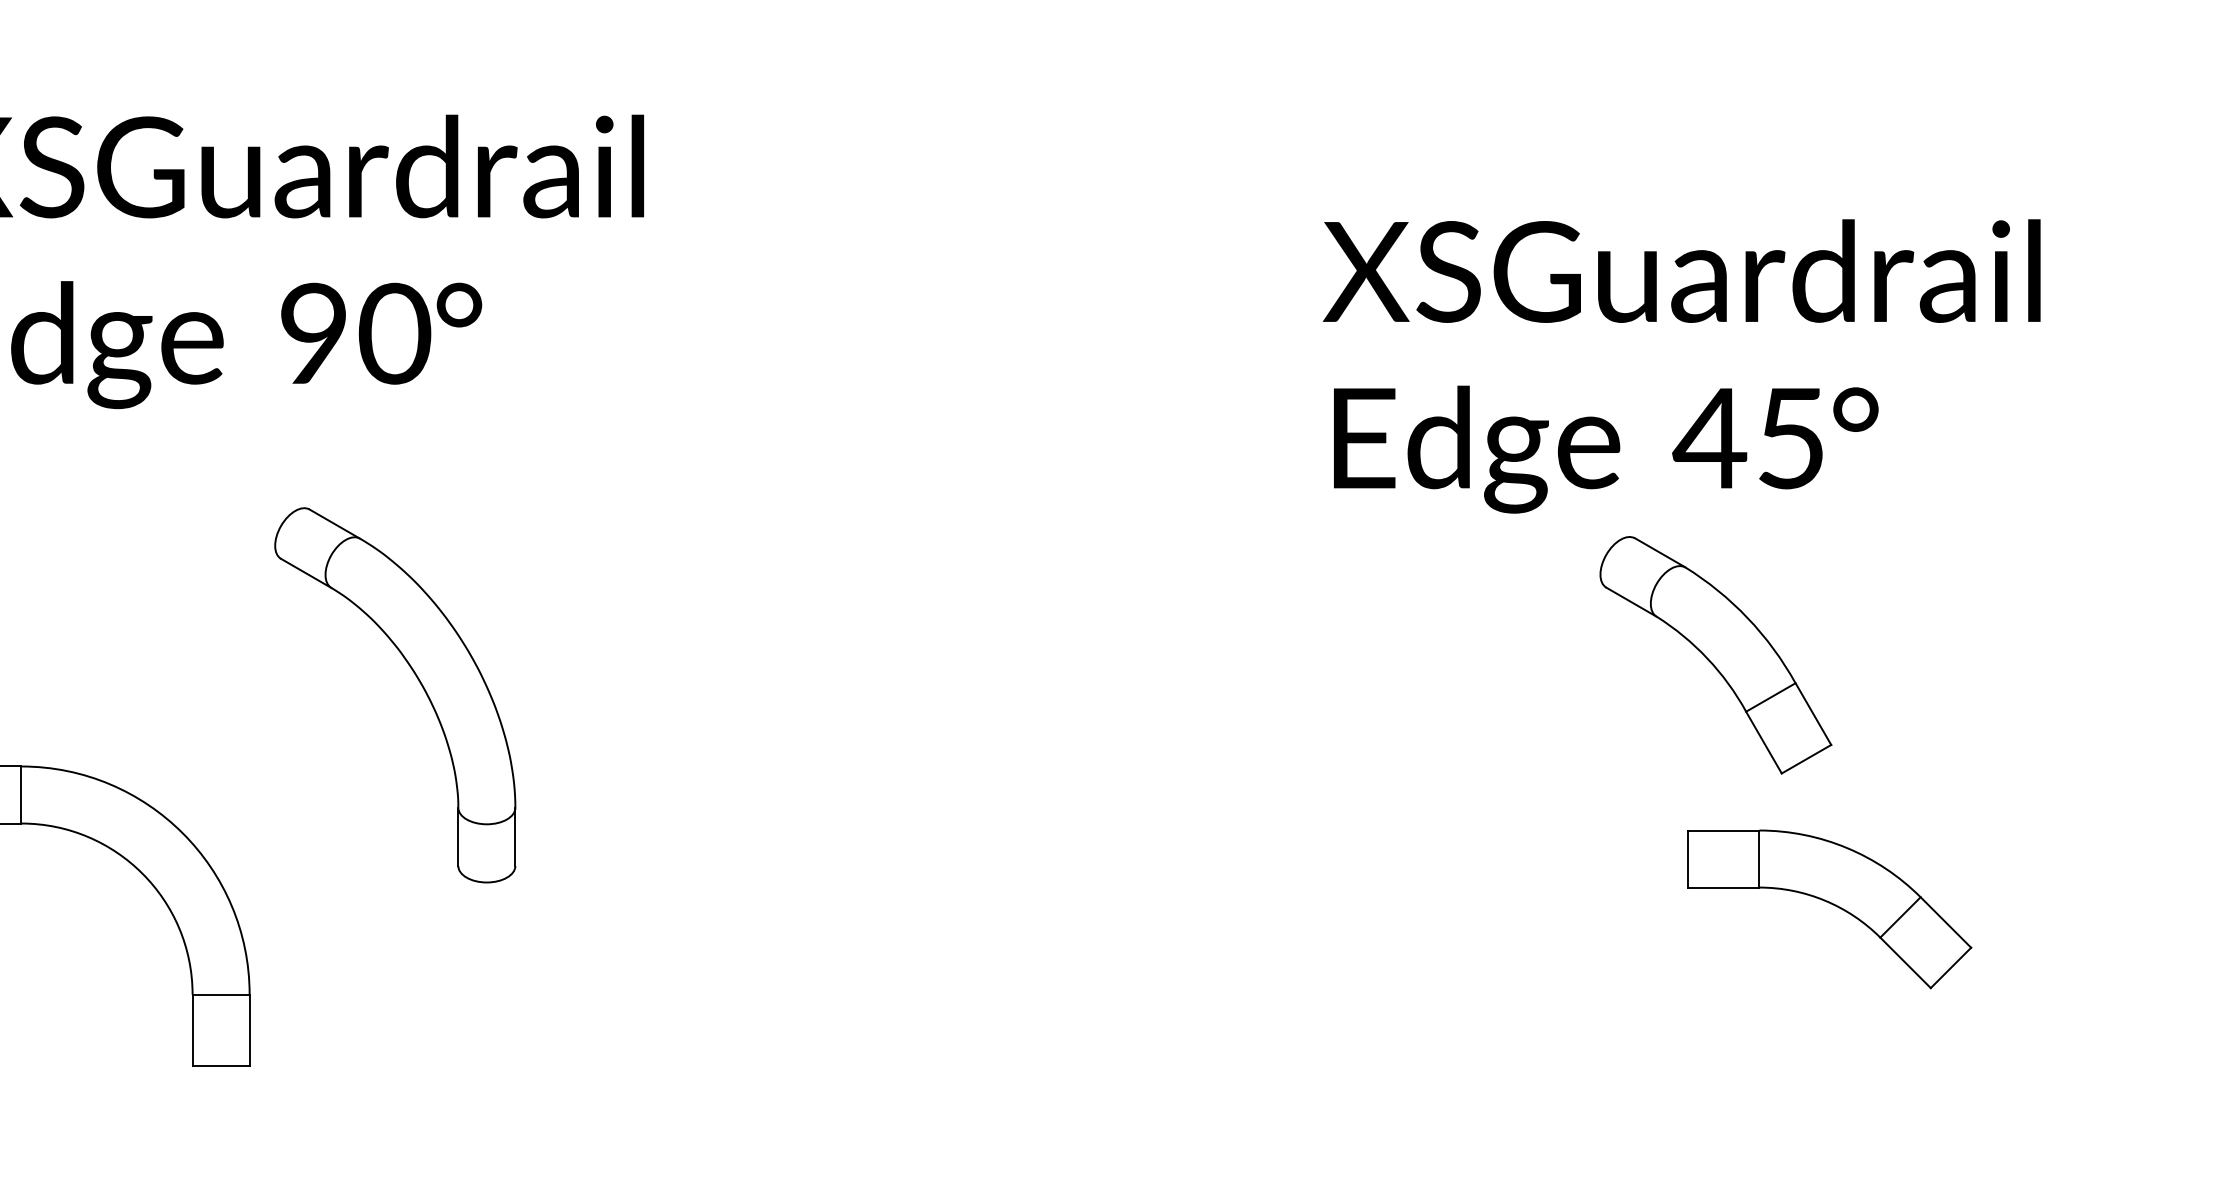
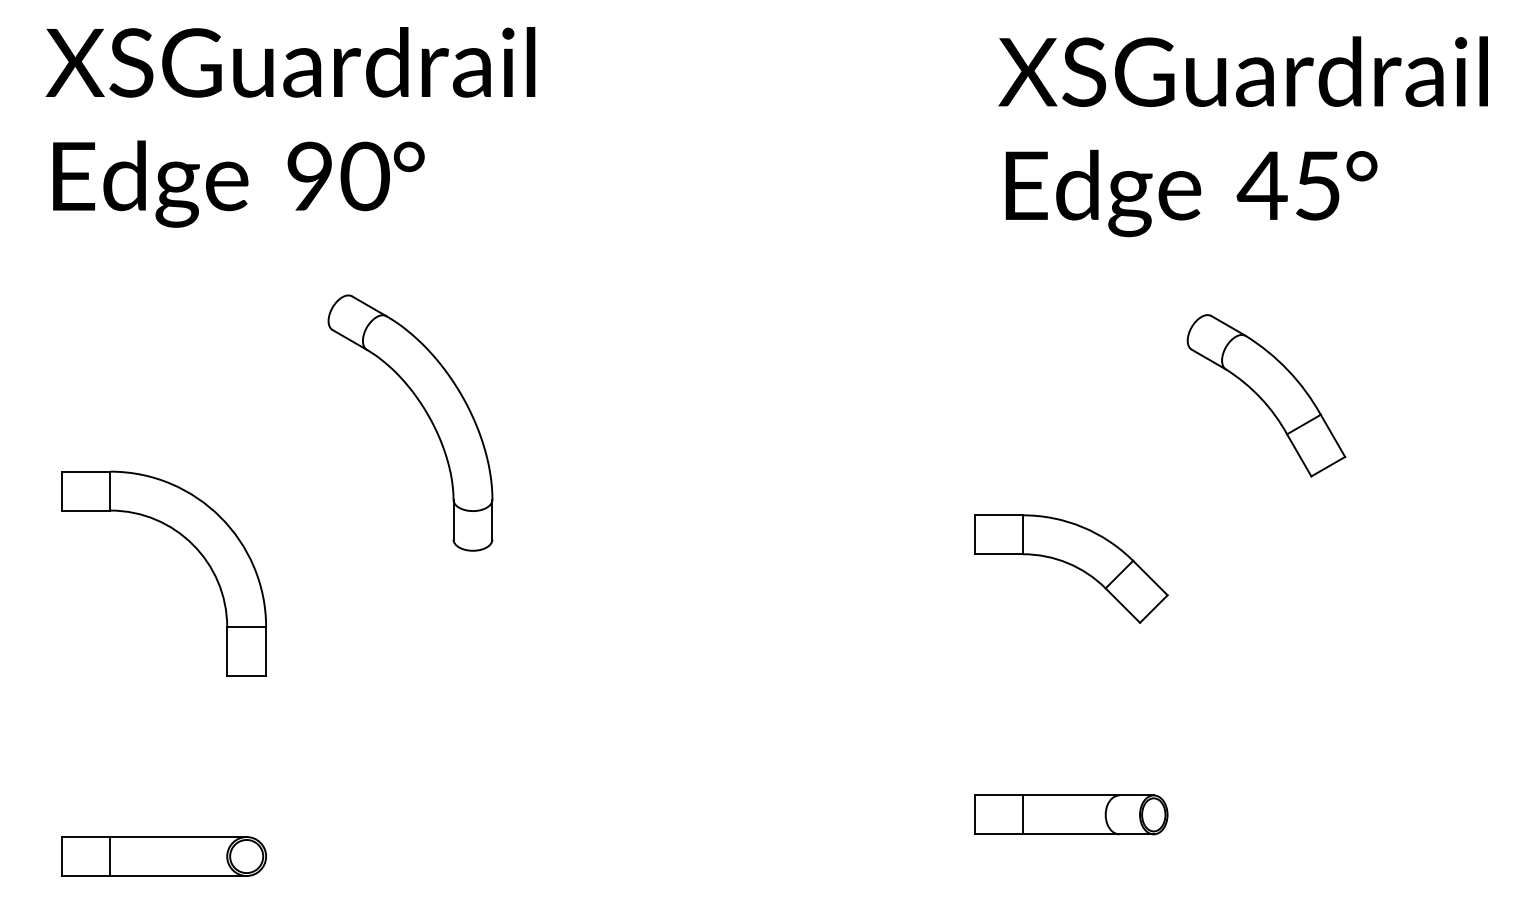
text: (1680, 366) -> (1242, 136), moved
part: (418, 682) -> (426, 414), moved
part: (1830, 908) -> (1071, 568), moved

